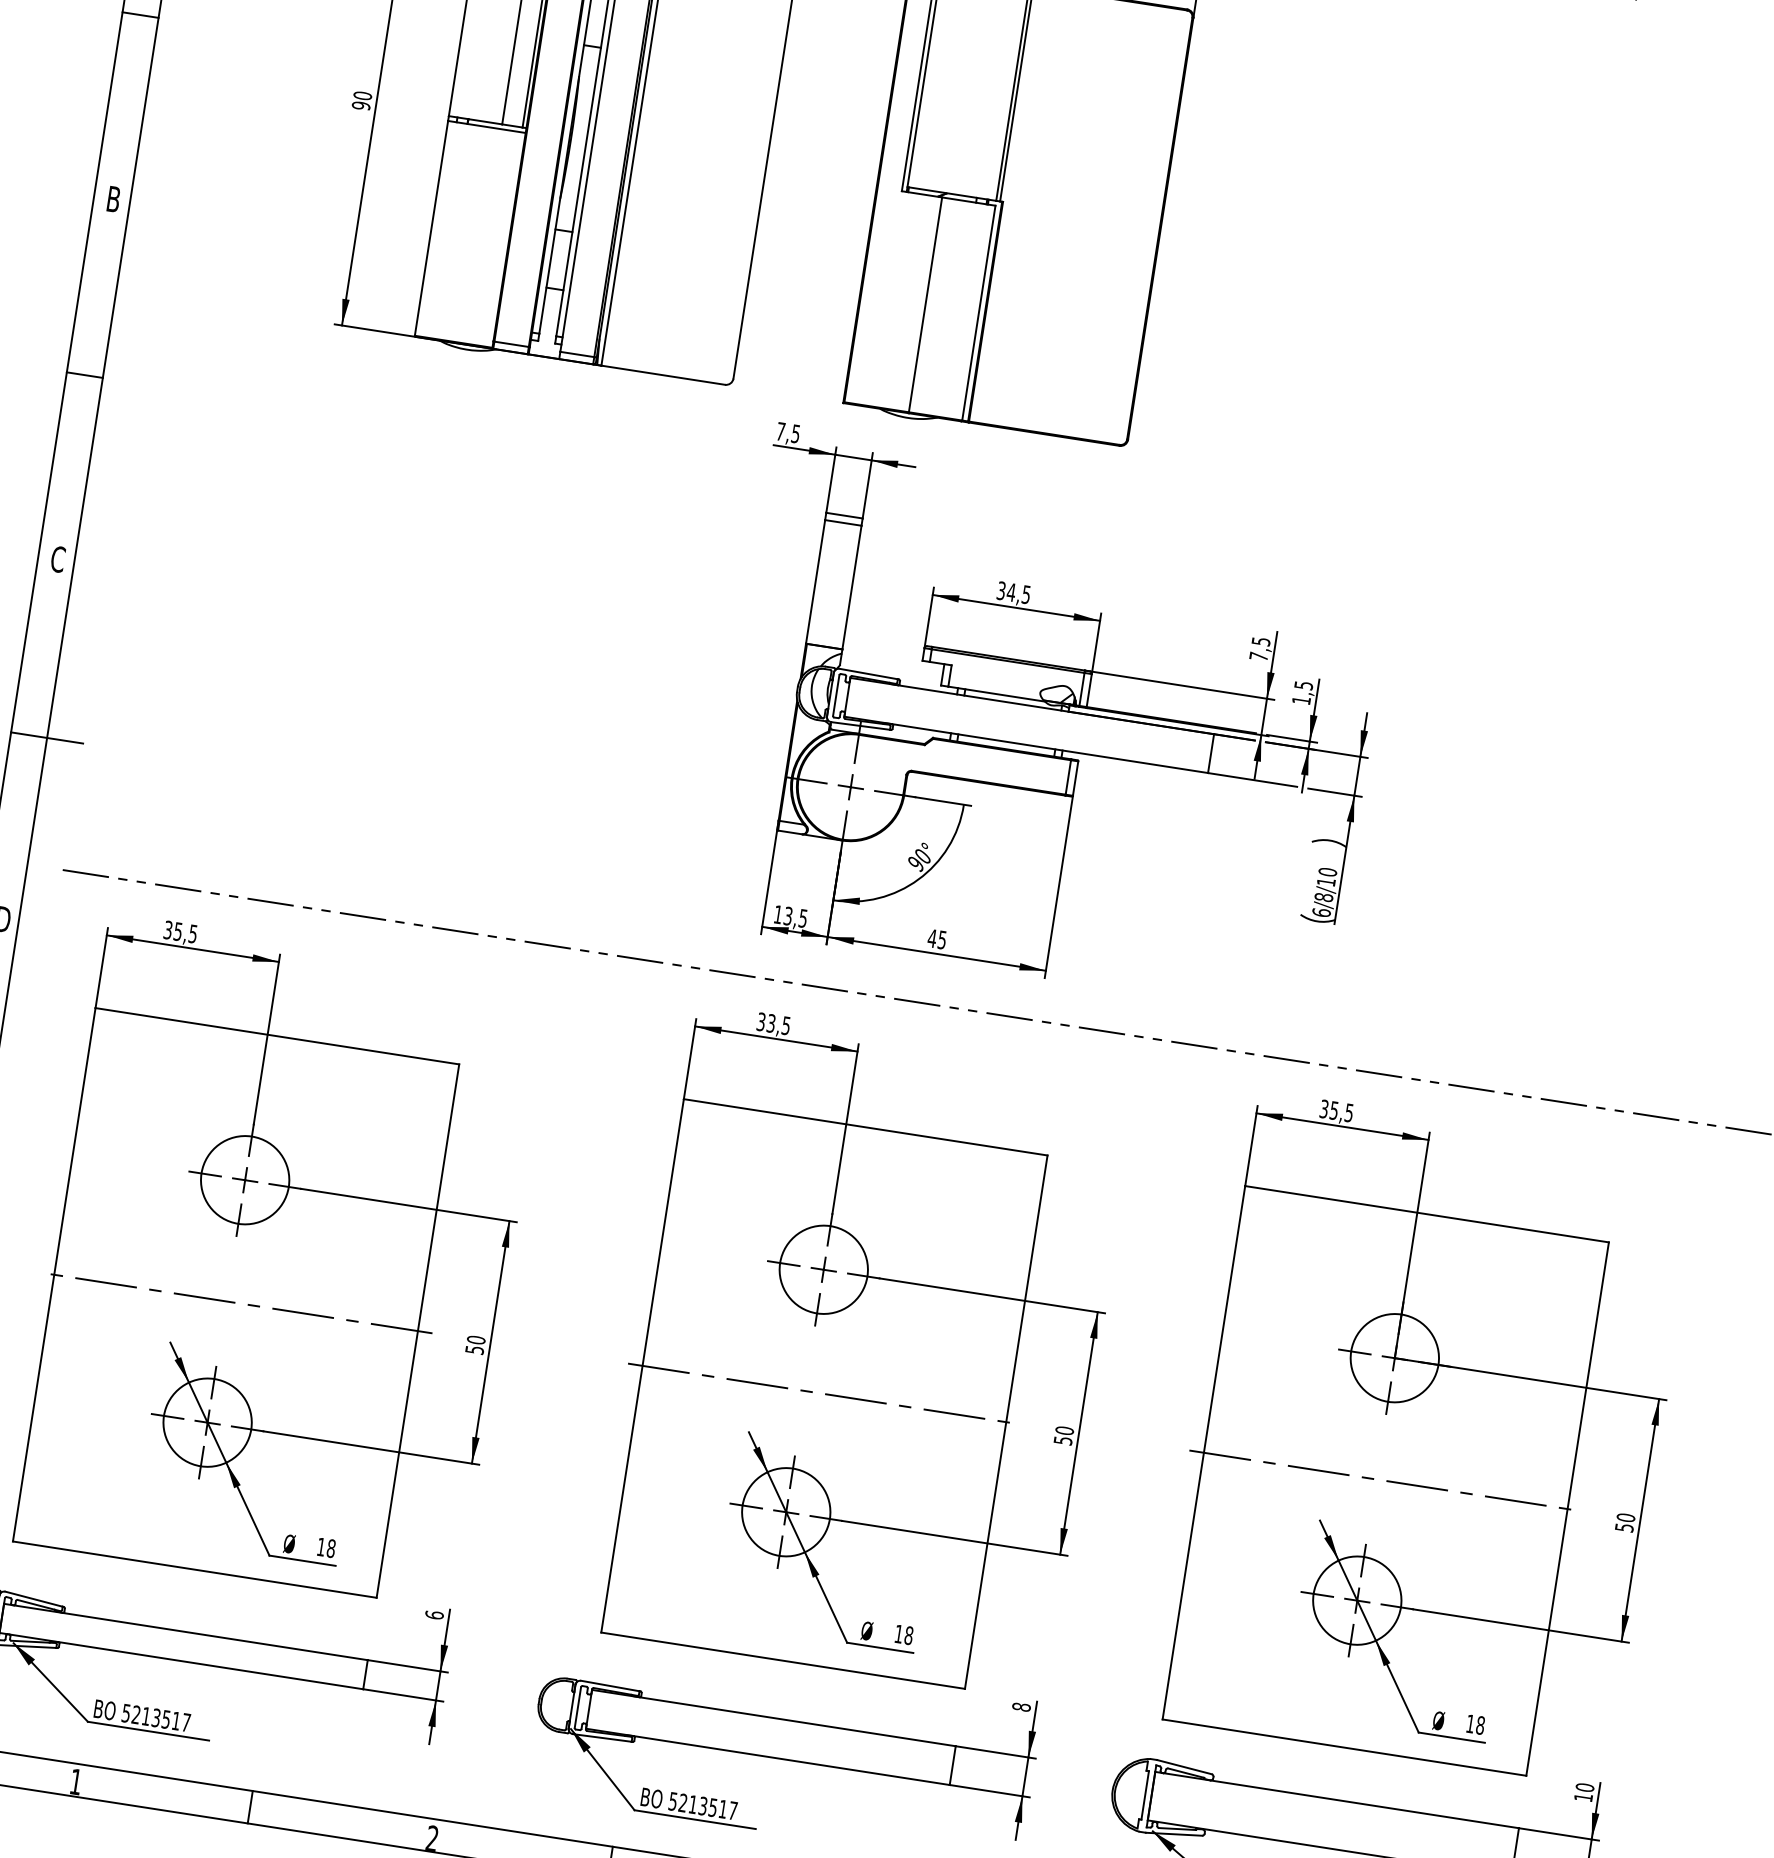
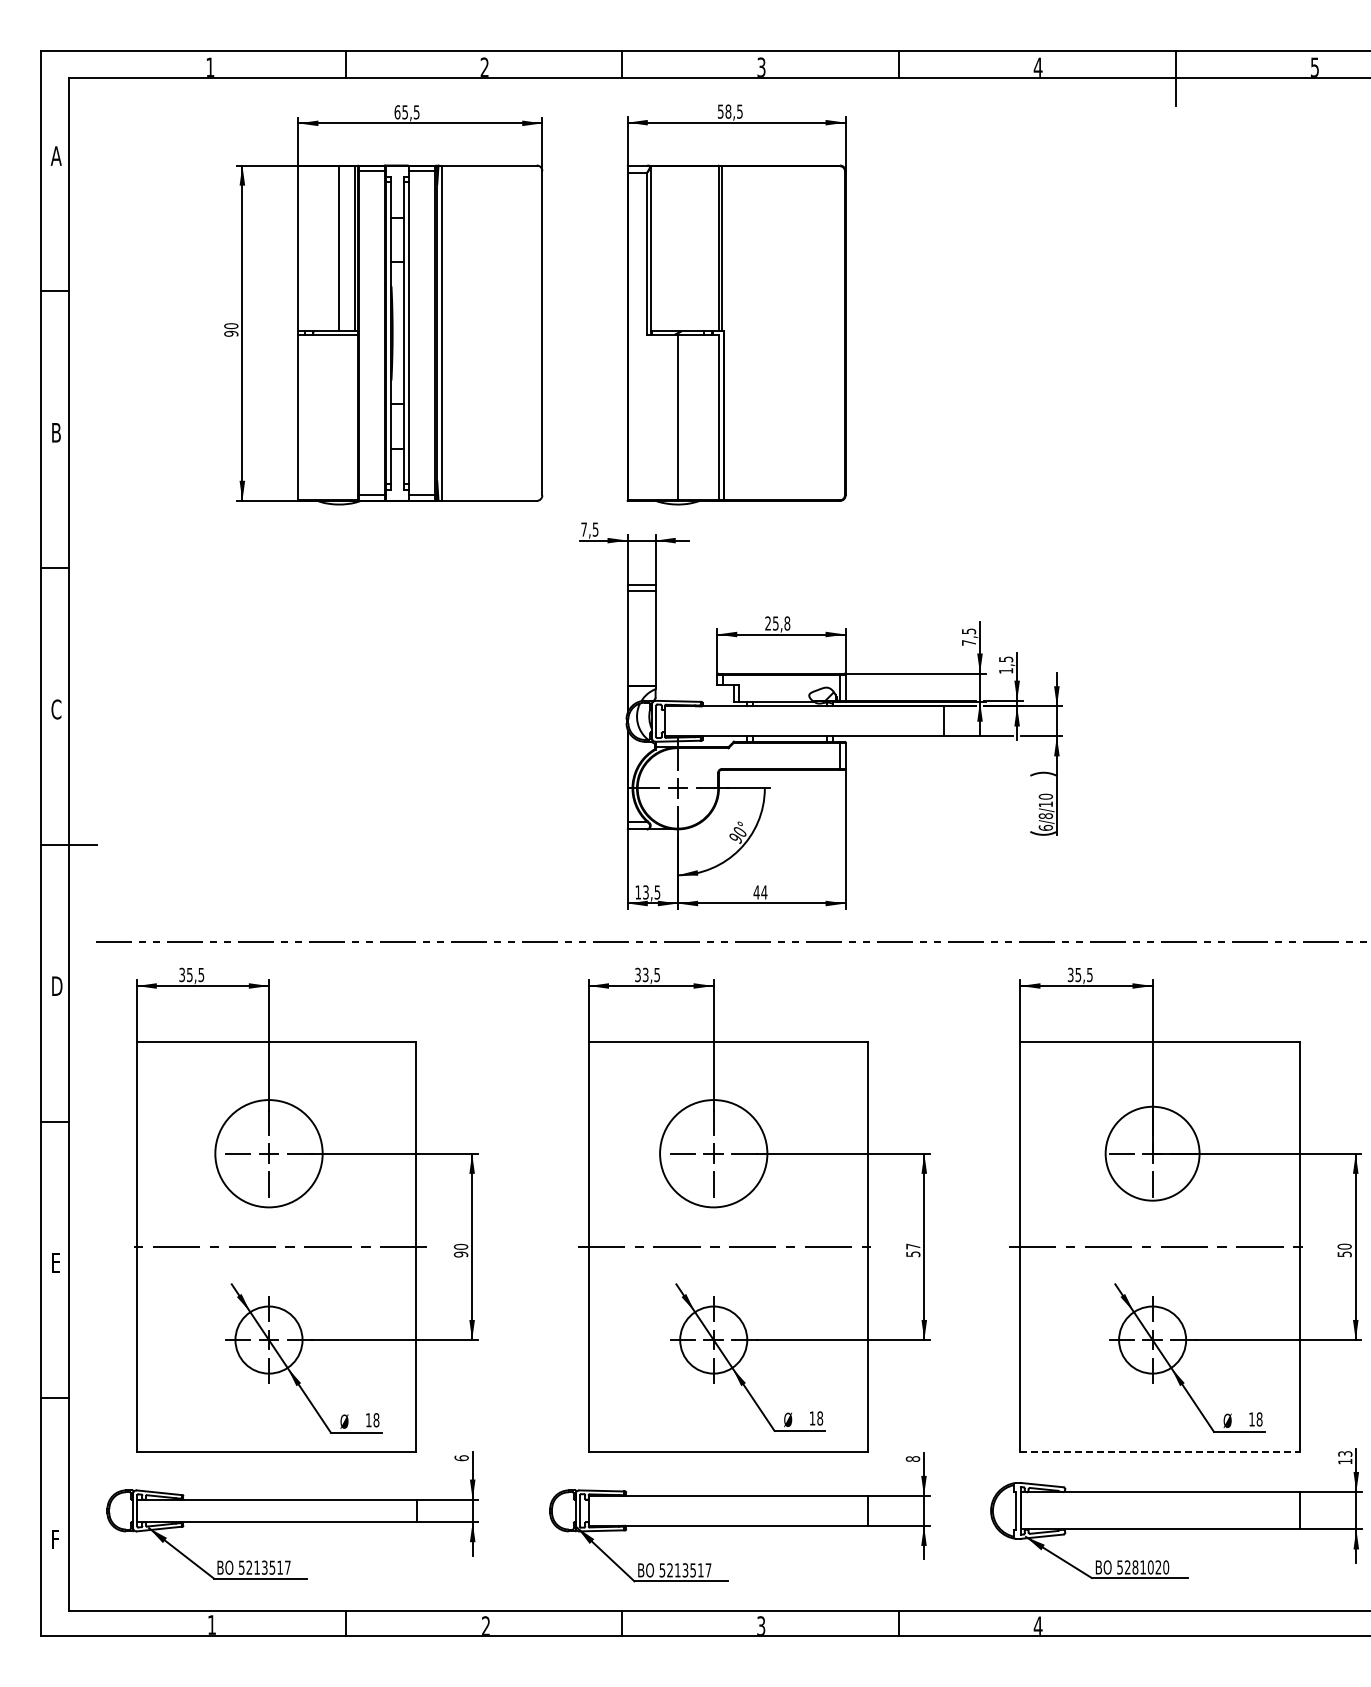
text: (1013, 592) -> (777, 623), 34,5 -> 25,8
text: (942, 940) -> (764, 892), 45 -> 44
circle: (244, 1179) -> (268, 1153), size x1.6
circle: (823, 1269) -> (713, 1153), size x1.6
text: (474, 1349) -> (460, 1254), 50 -> 90
circle: (1394, 1357) -> (1152, 1153), size x1.4
text: (1065, 1430) -> (913, 1246), 50 -> 57
line: (1345, 1747) -> (1160, 1451), solid -> dashed
text: (1585, 1787) -> (1345, 1453), 10 -> 13

